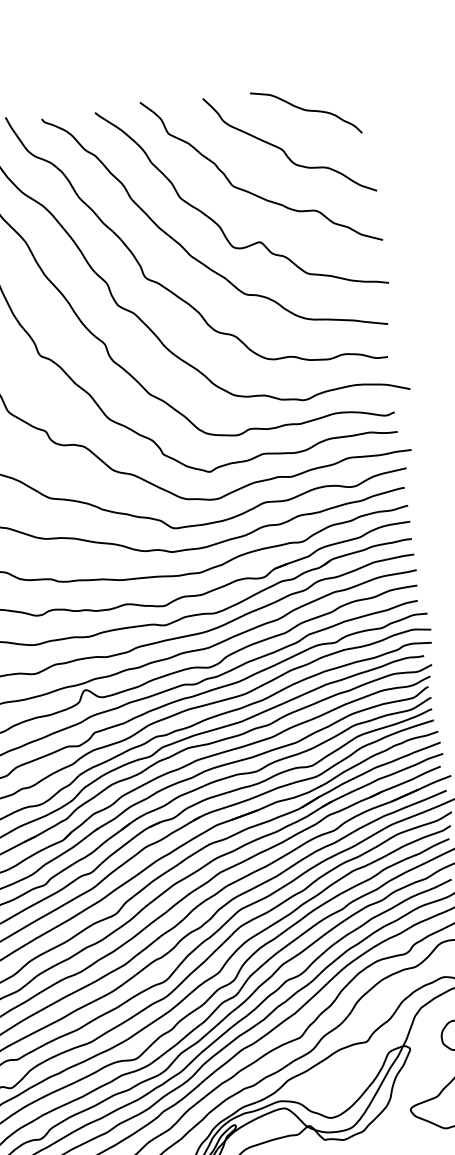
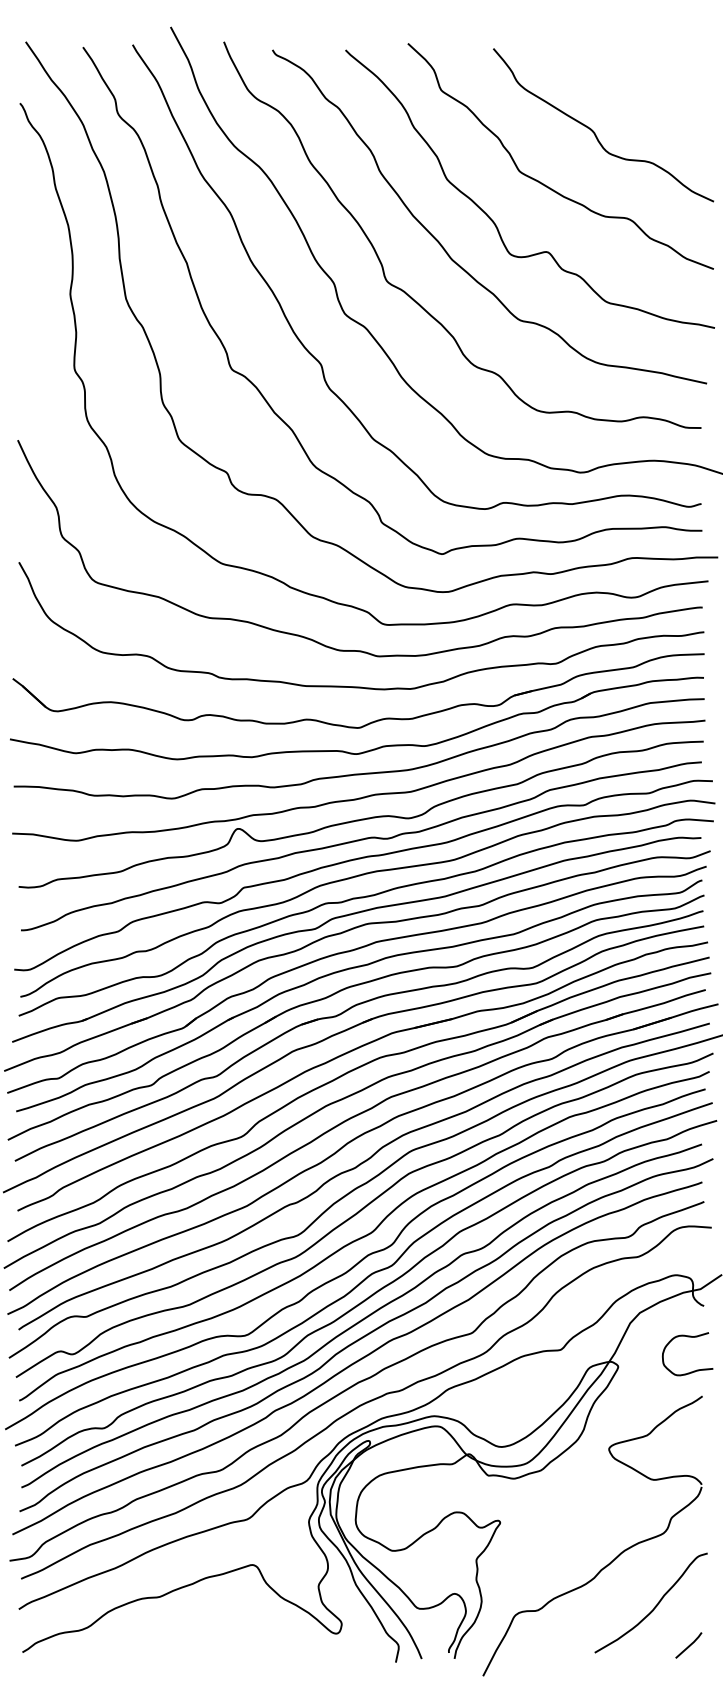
curve: (306, 111) -> (631, 82), removed

